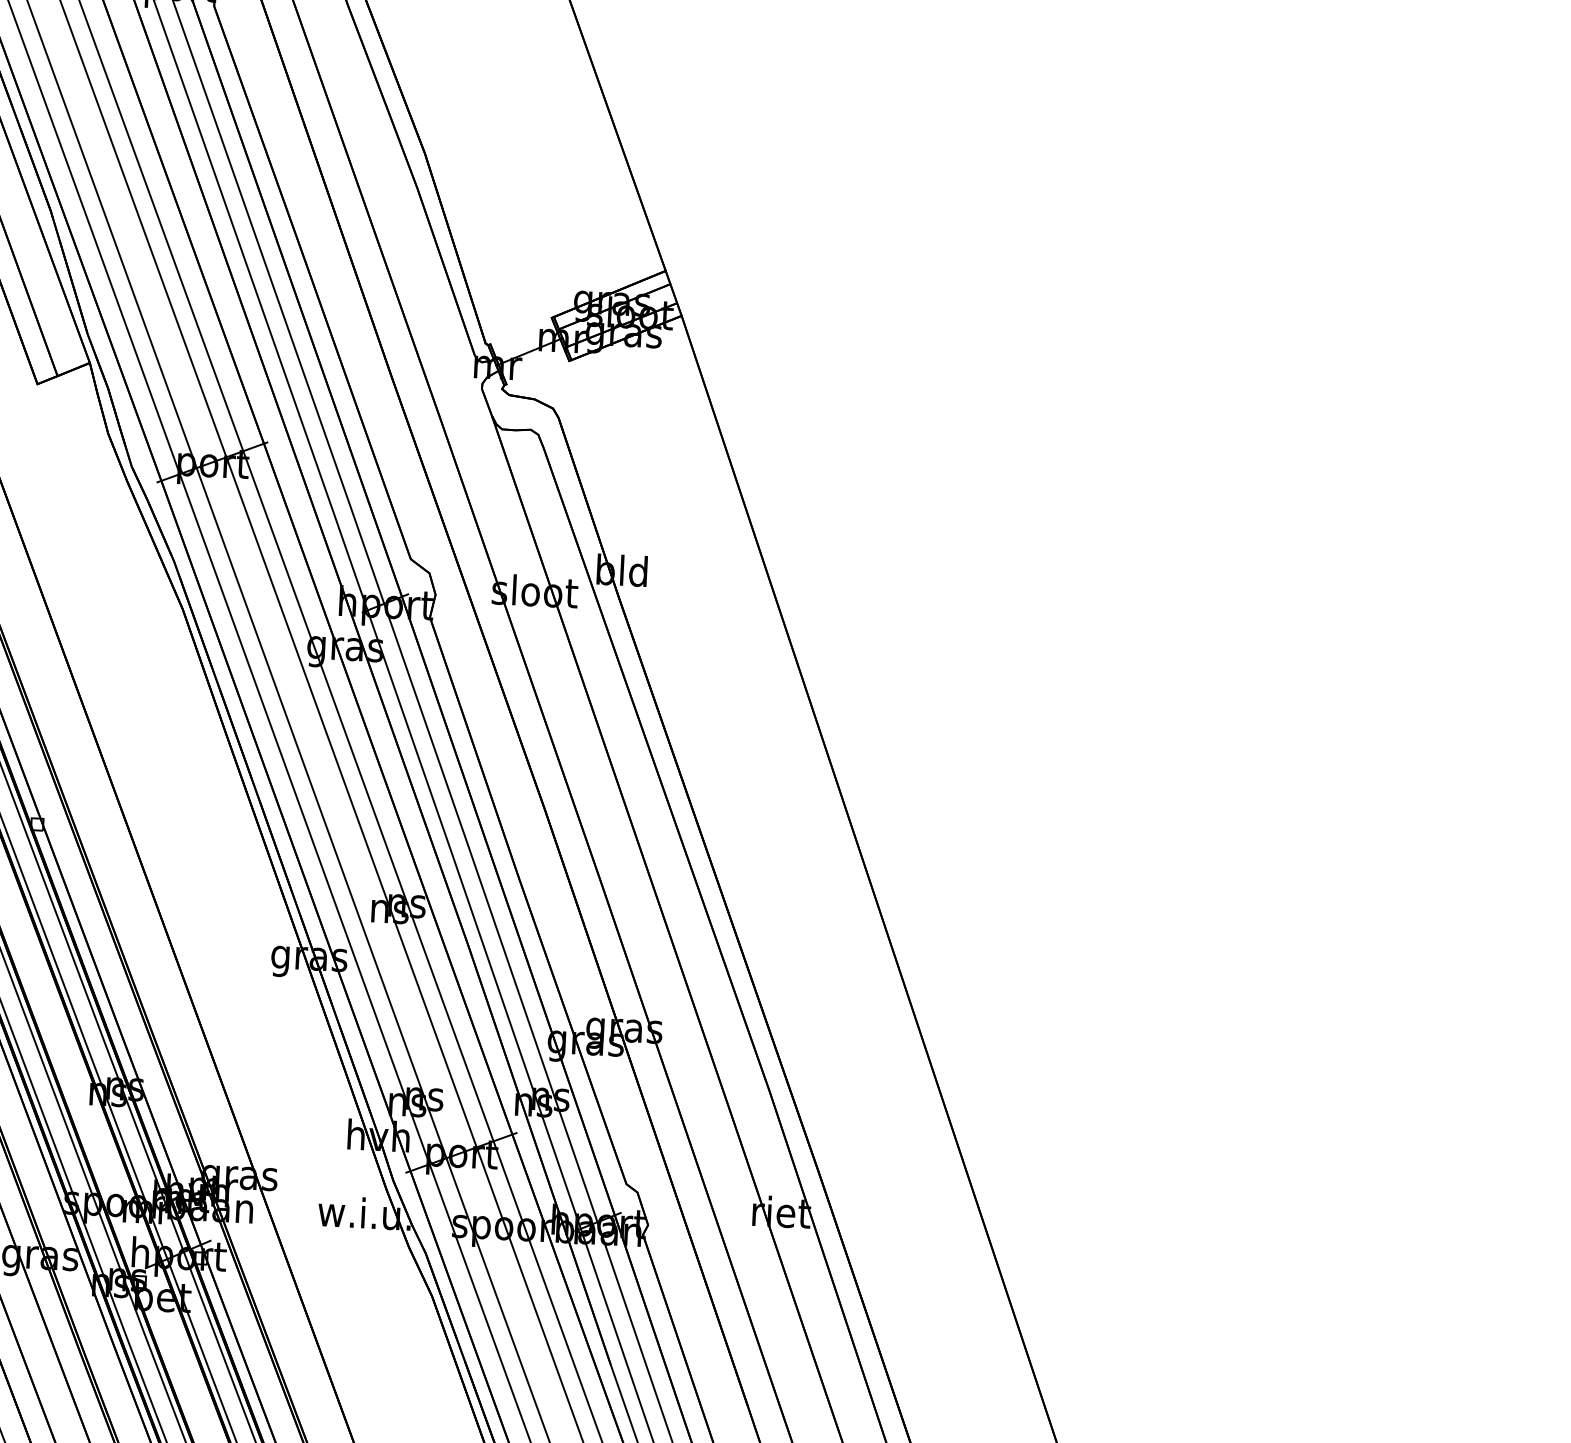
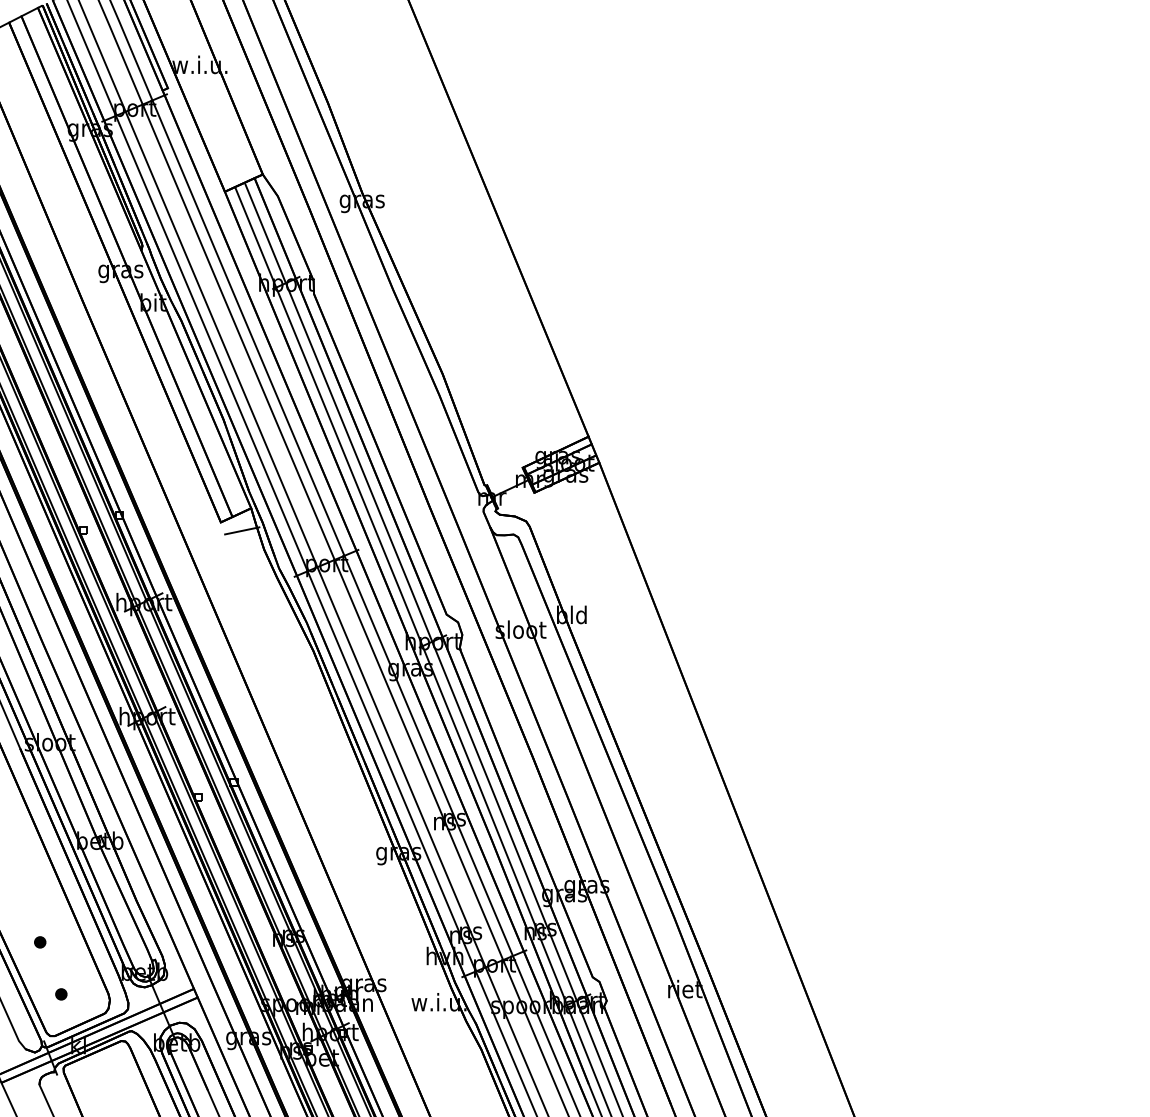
line: (73, 399) -> (242, 530), added

